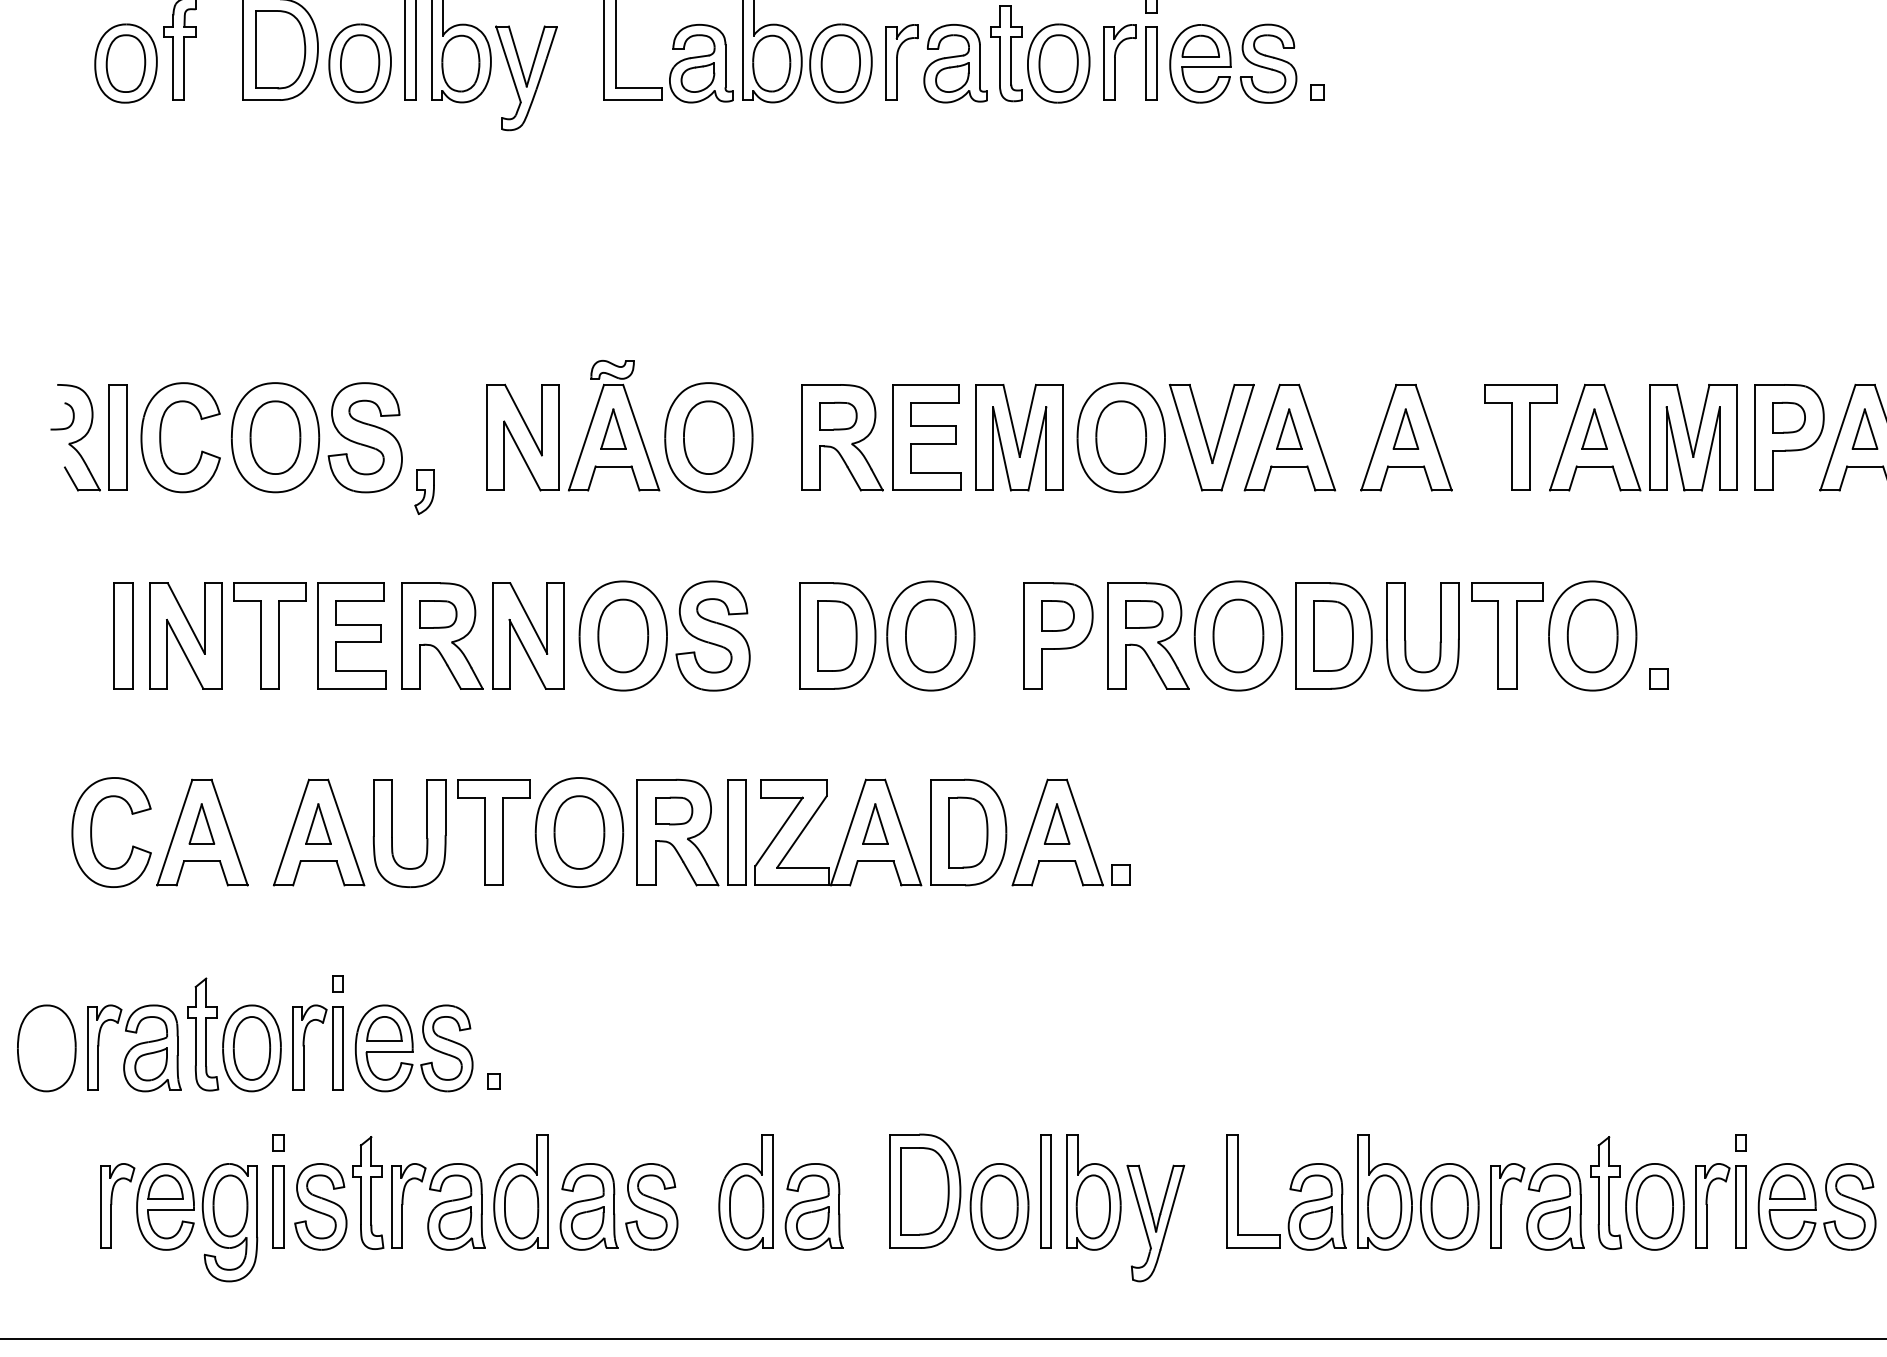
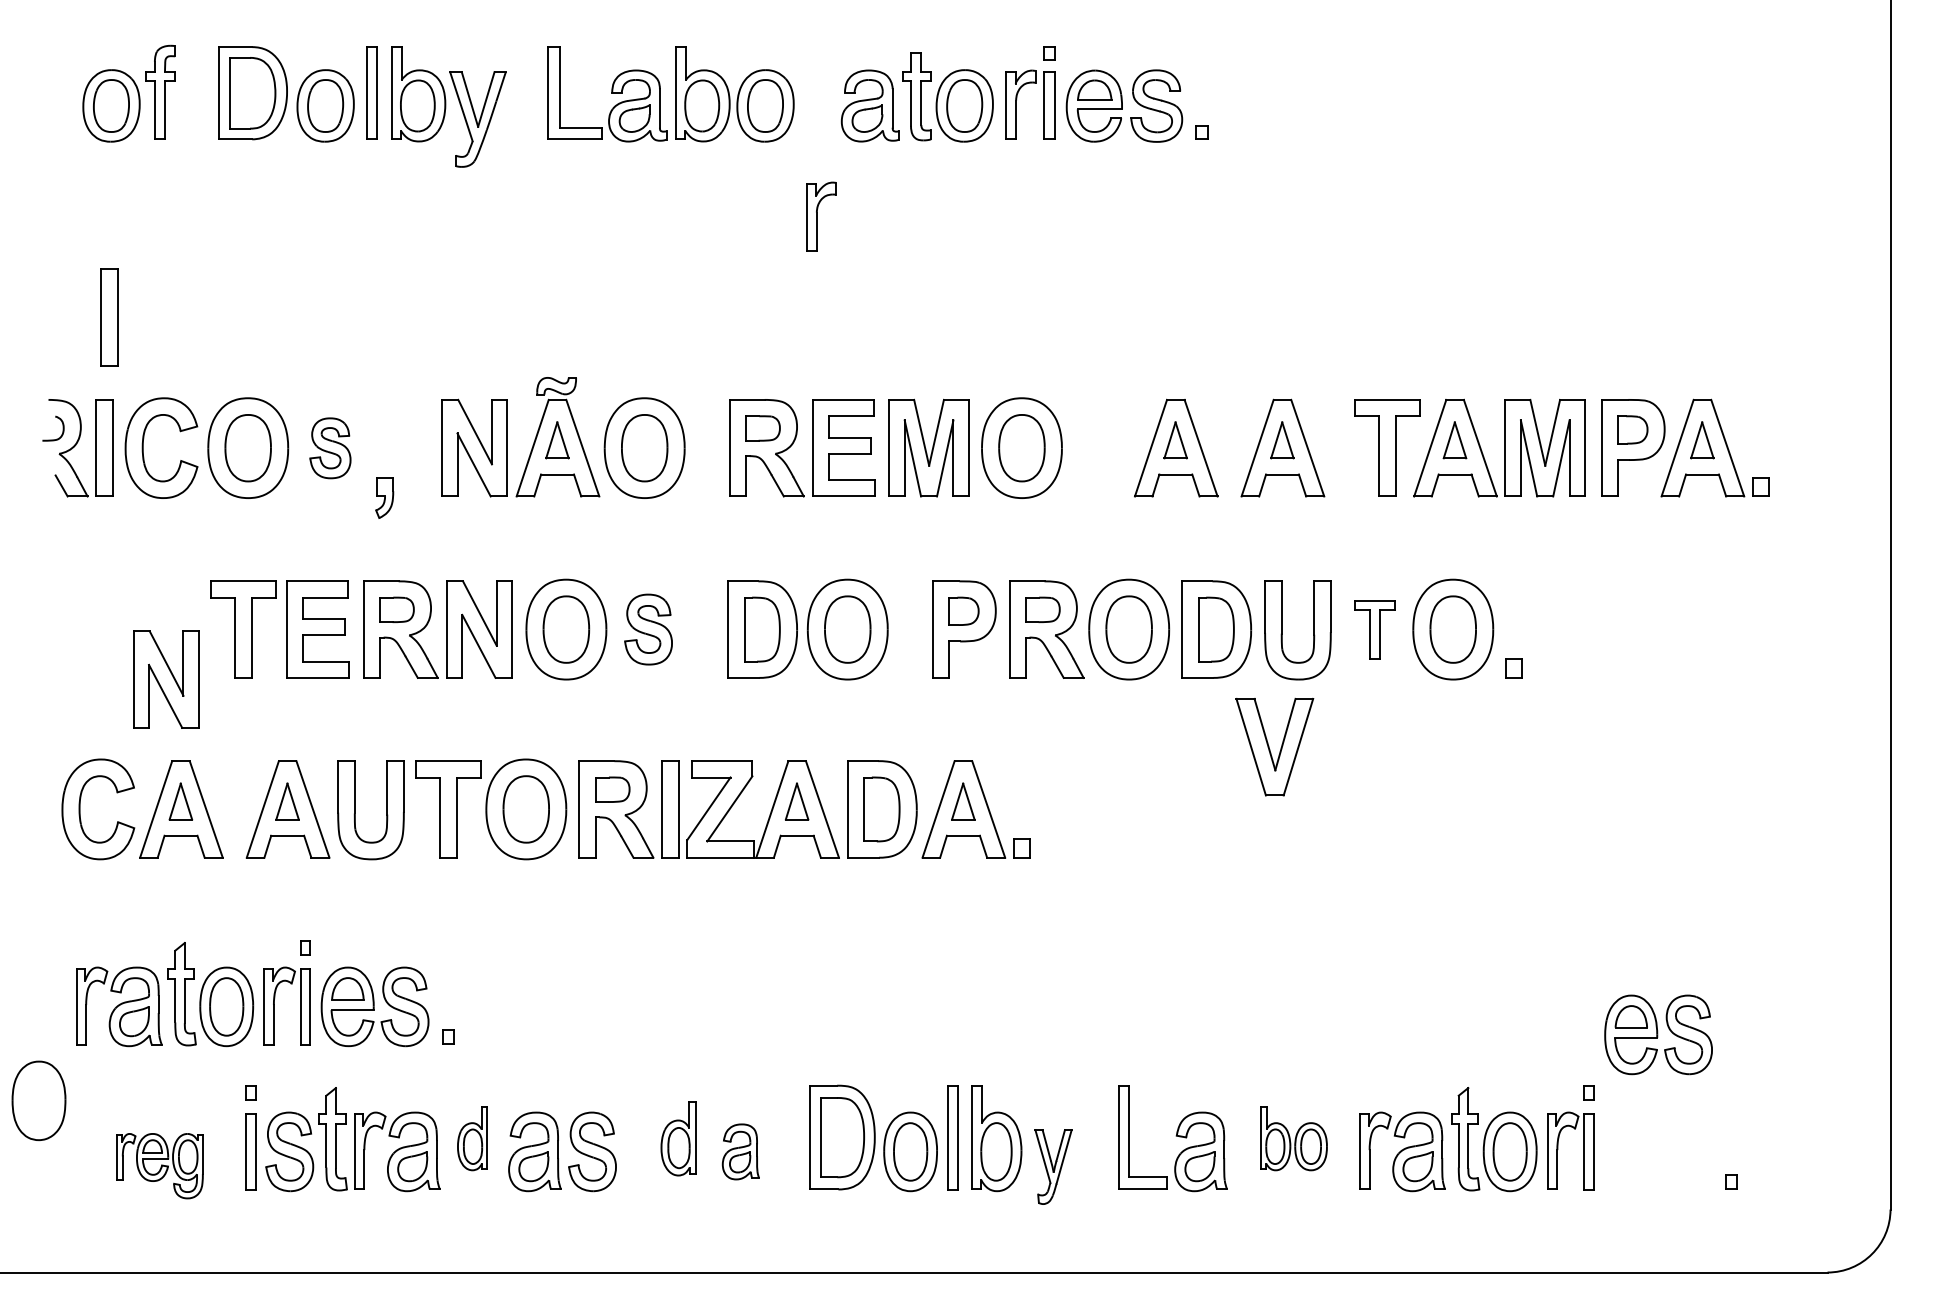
part: (902, 62) -> (821, 216), moved
part: (365, 438) -> (330, 448), size x0.6
part: (1211, 438) -> (1274, 747), moved
part: (123, 635) -> (109, 317), moved
part: (186, 635) -> (166, 679), moved
part: (713, 635) -> (648, 629), size x0.7
part: (1506, 635) -> (1374, 629), size x0.6
part: (46, 1047) -> (38, 1100), moved
part: (520, 1192) -> (472, 1138), size x0.6
part: (745, 1192) -> (678, 1138), size x0.7
part: (1418, 1192) -> (1293, 1138), size x0.6
part: (813, 1206) -> (740, 1151), size x0.7
part: (1817, 1206) -> (1658, 1034), moved
part: (178, 1221) -> (159, 1165), size x0.6
part: (1155, 1222) -> (1053, 1166), size x0.7

